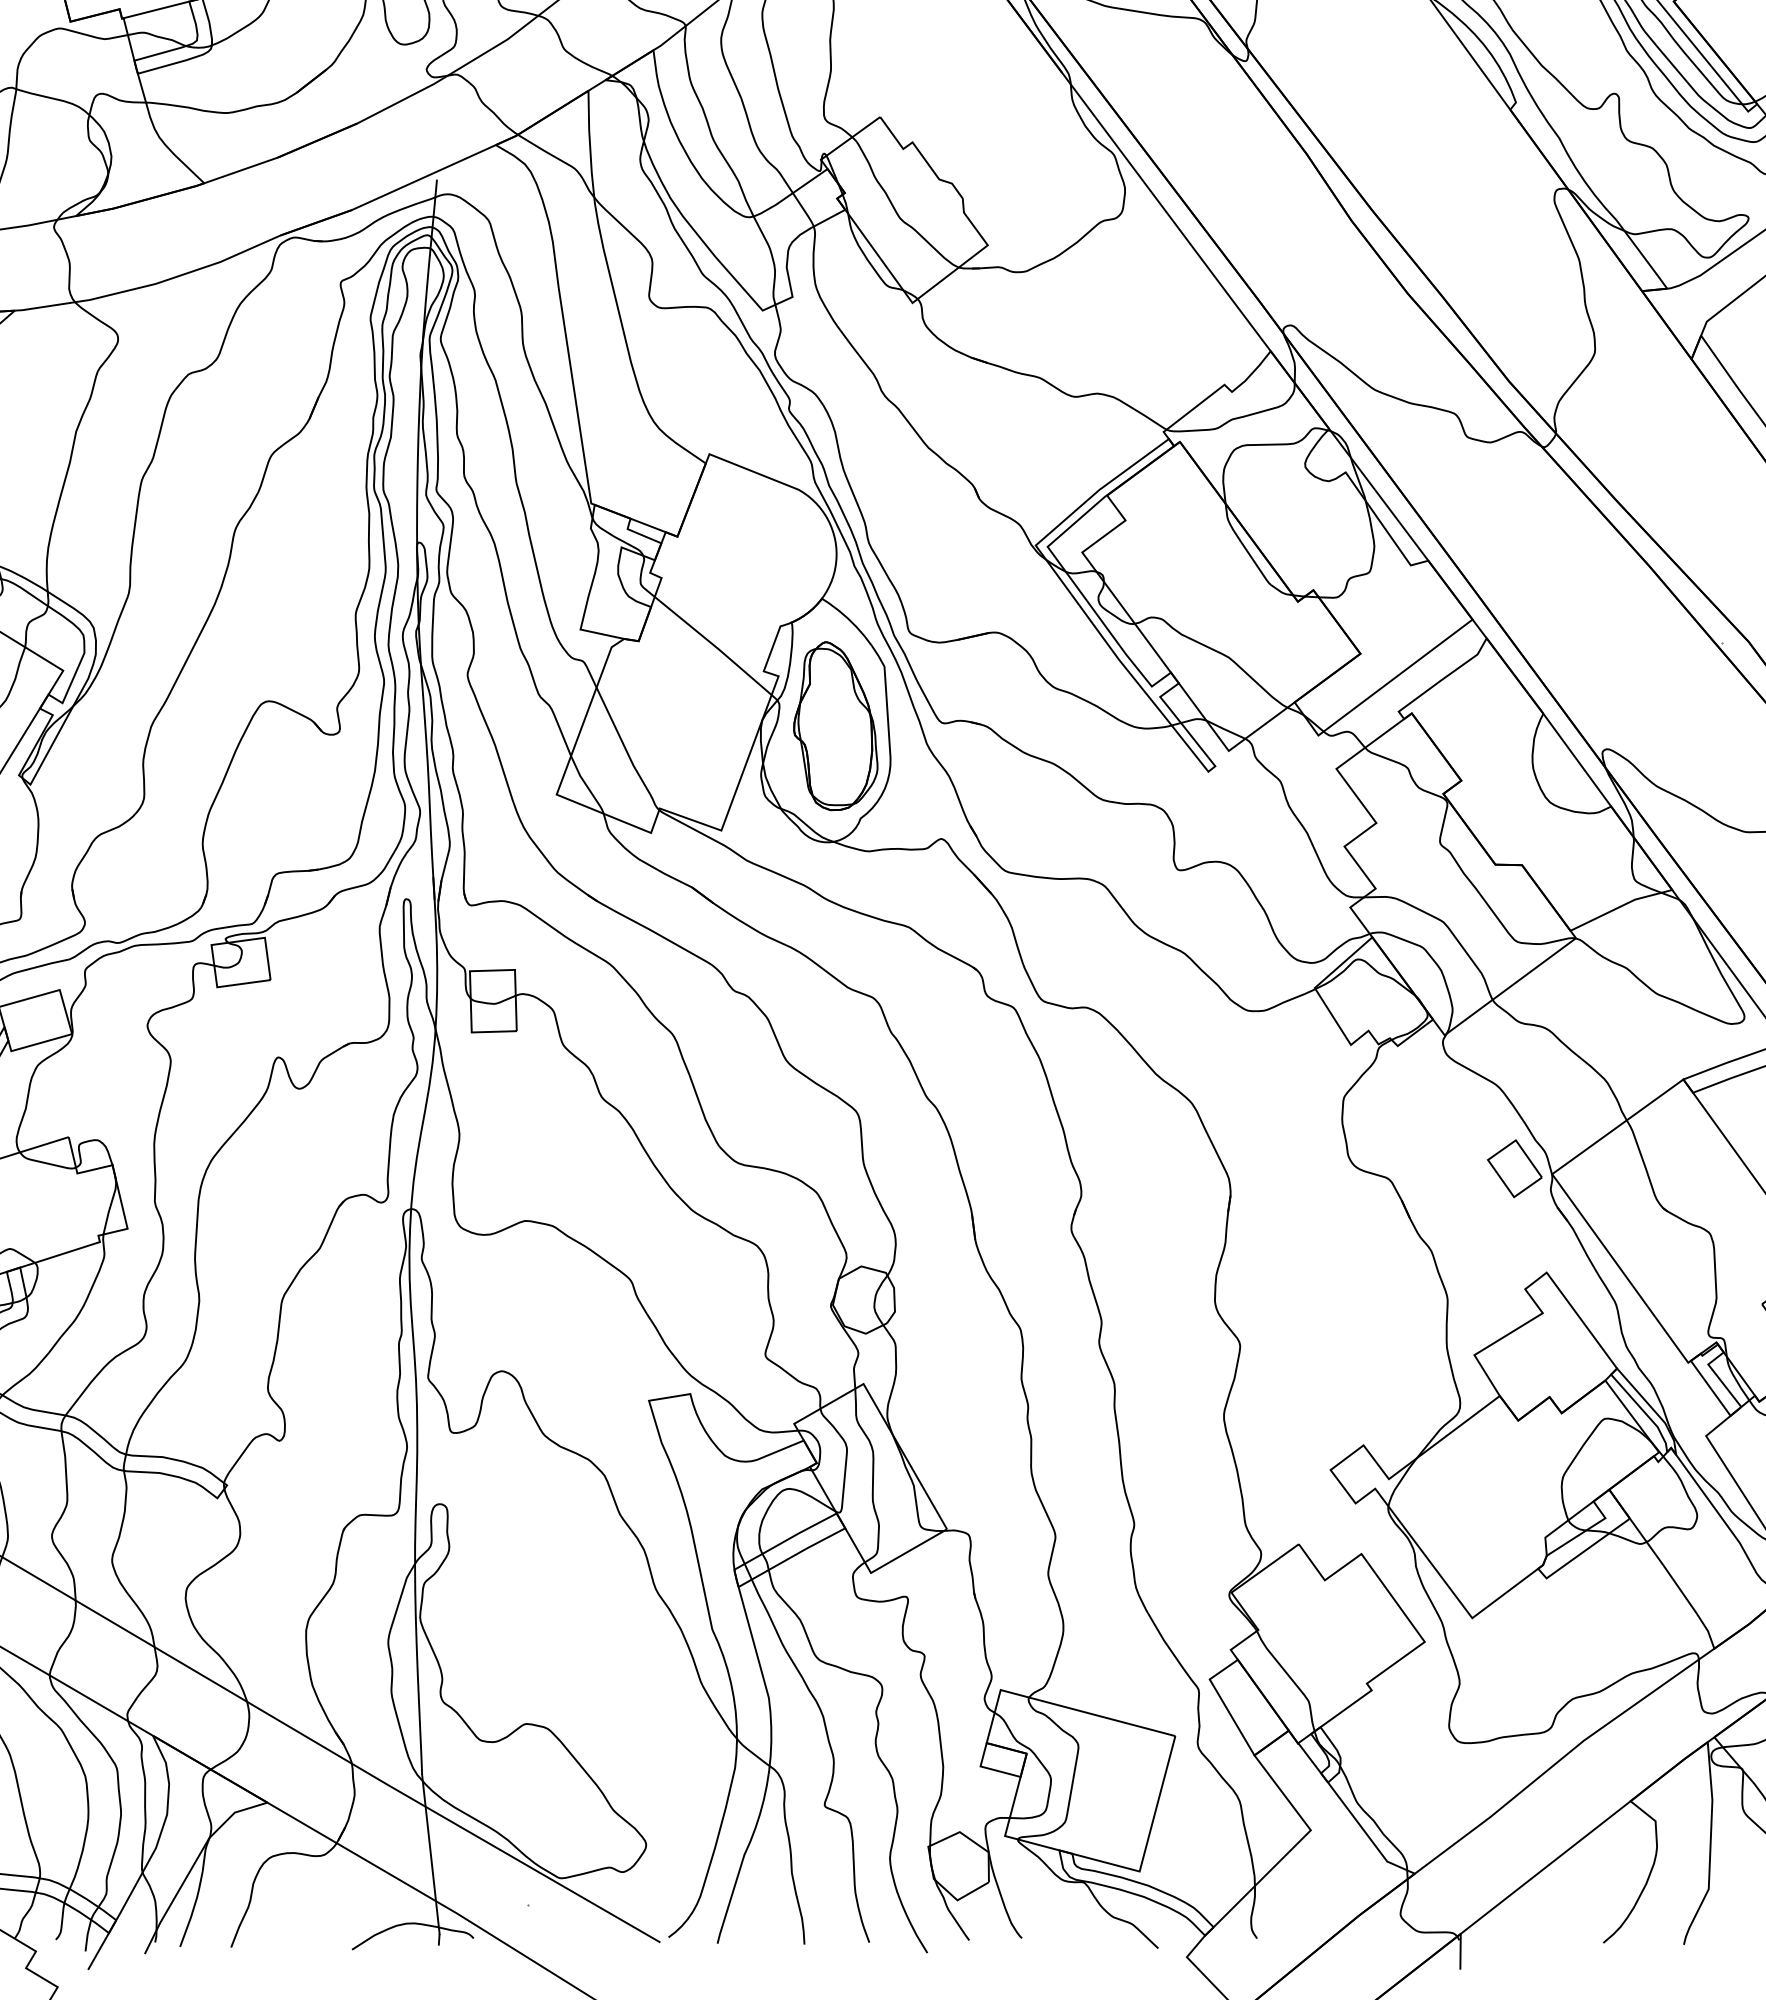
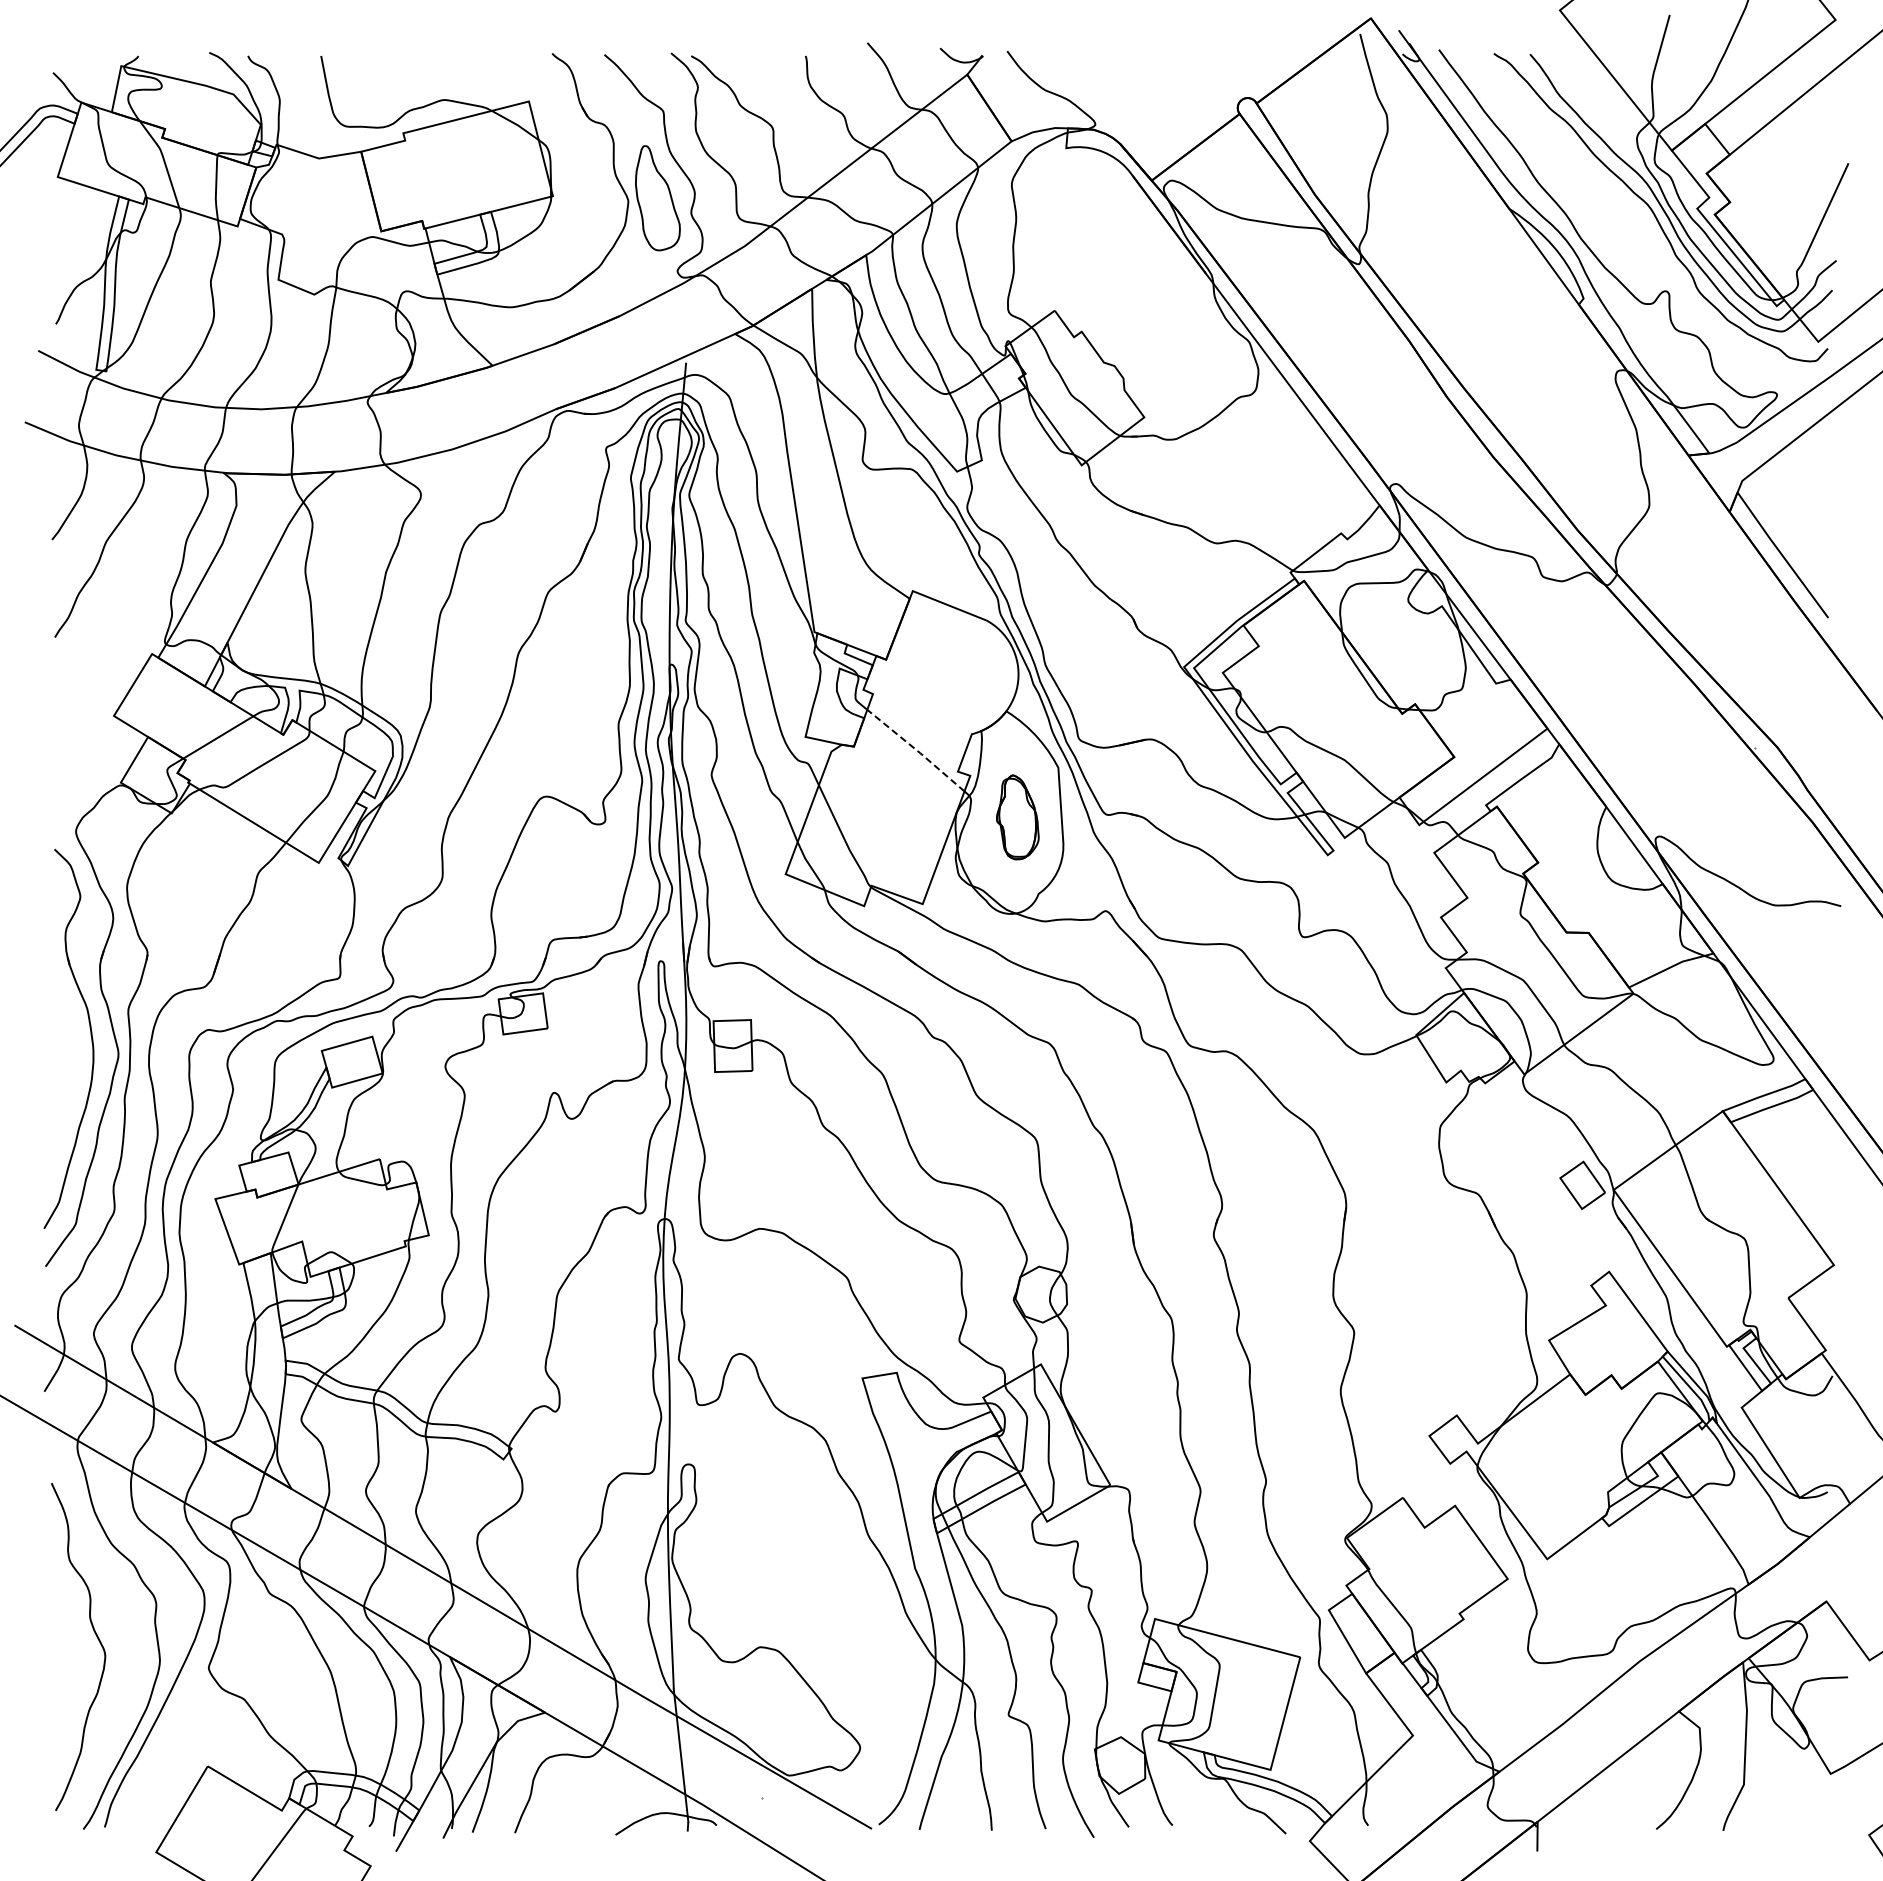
line: (713, 645) -> (916, 750), solid -> dashed
part: (835, 726) -> (1017, 817), size x0.6

